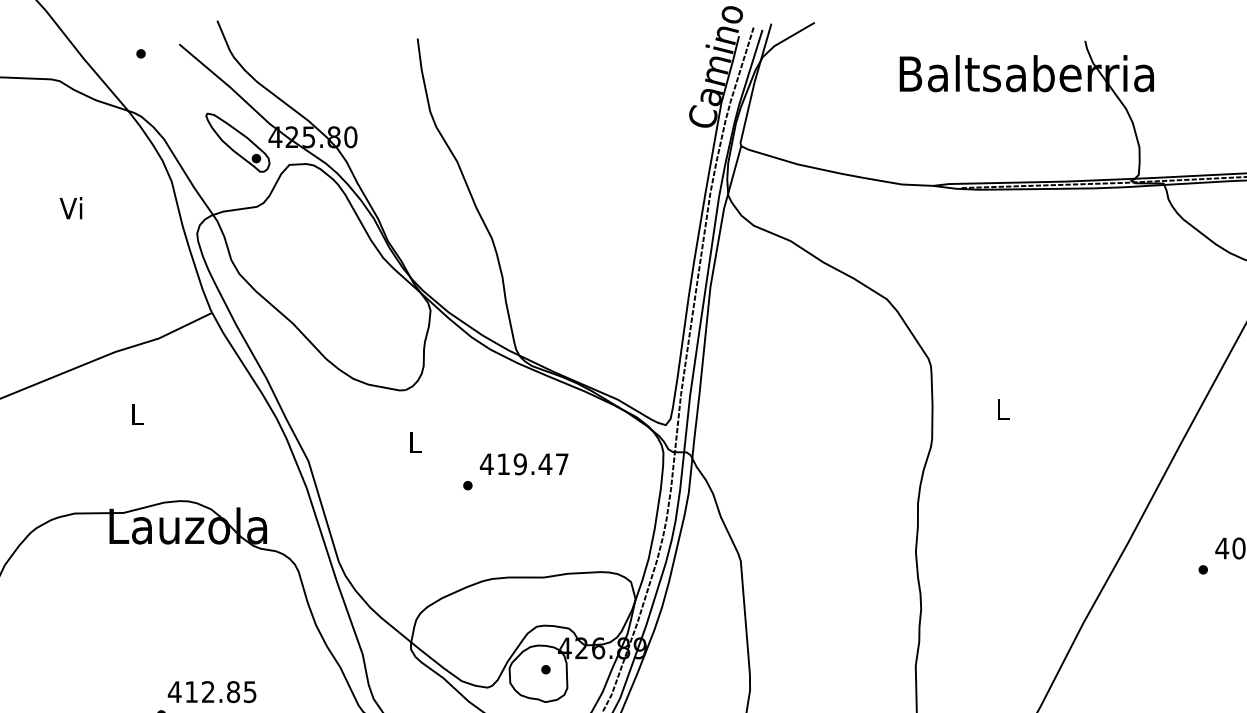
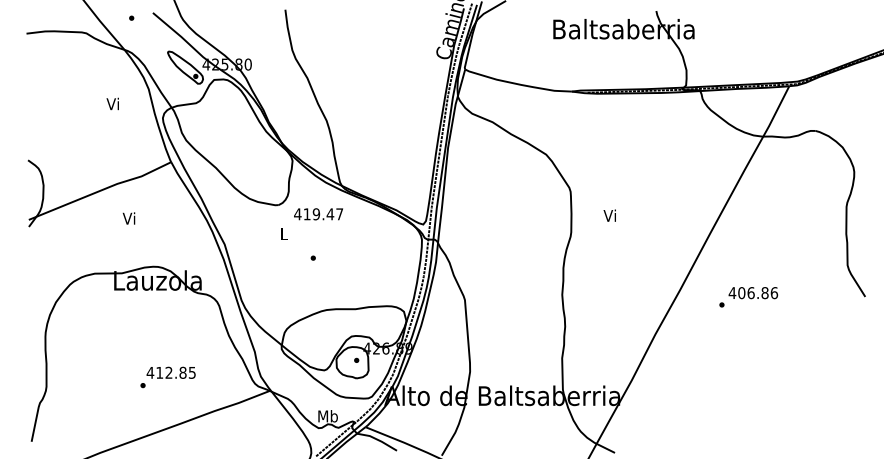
text: (70, 207) -> (112, 103), moved
text: (1000, 408) -> (609, 215), L -> Vi
text: (135, 414) -> (128, 218), L -> Vi
text: (524, 464) -> (318, 214), moved

